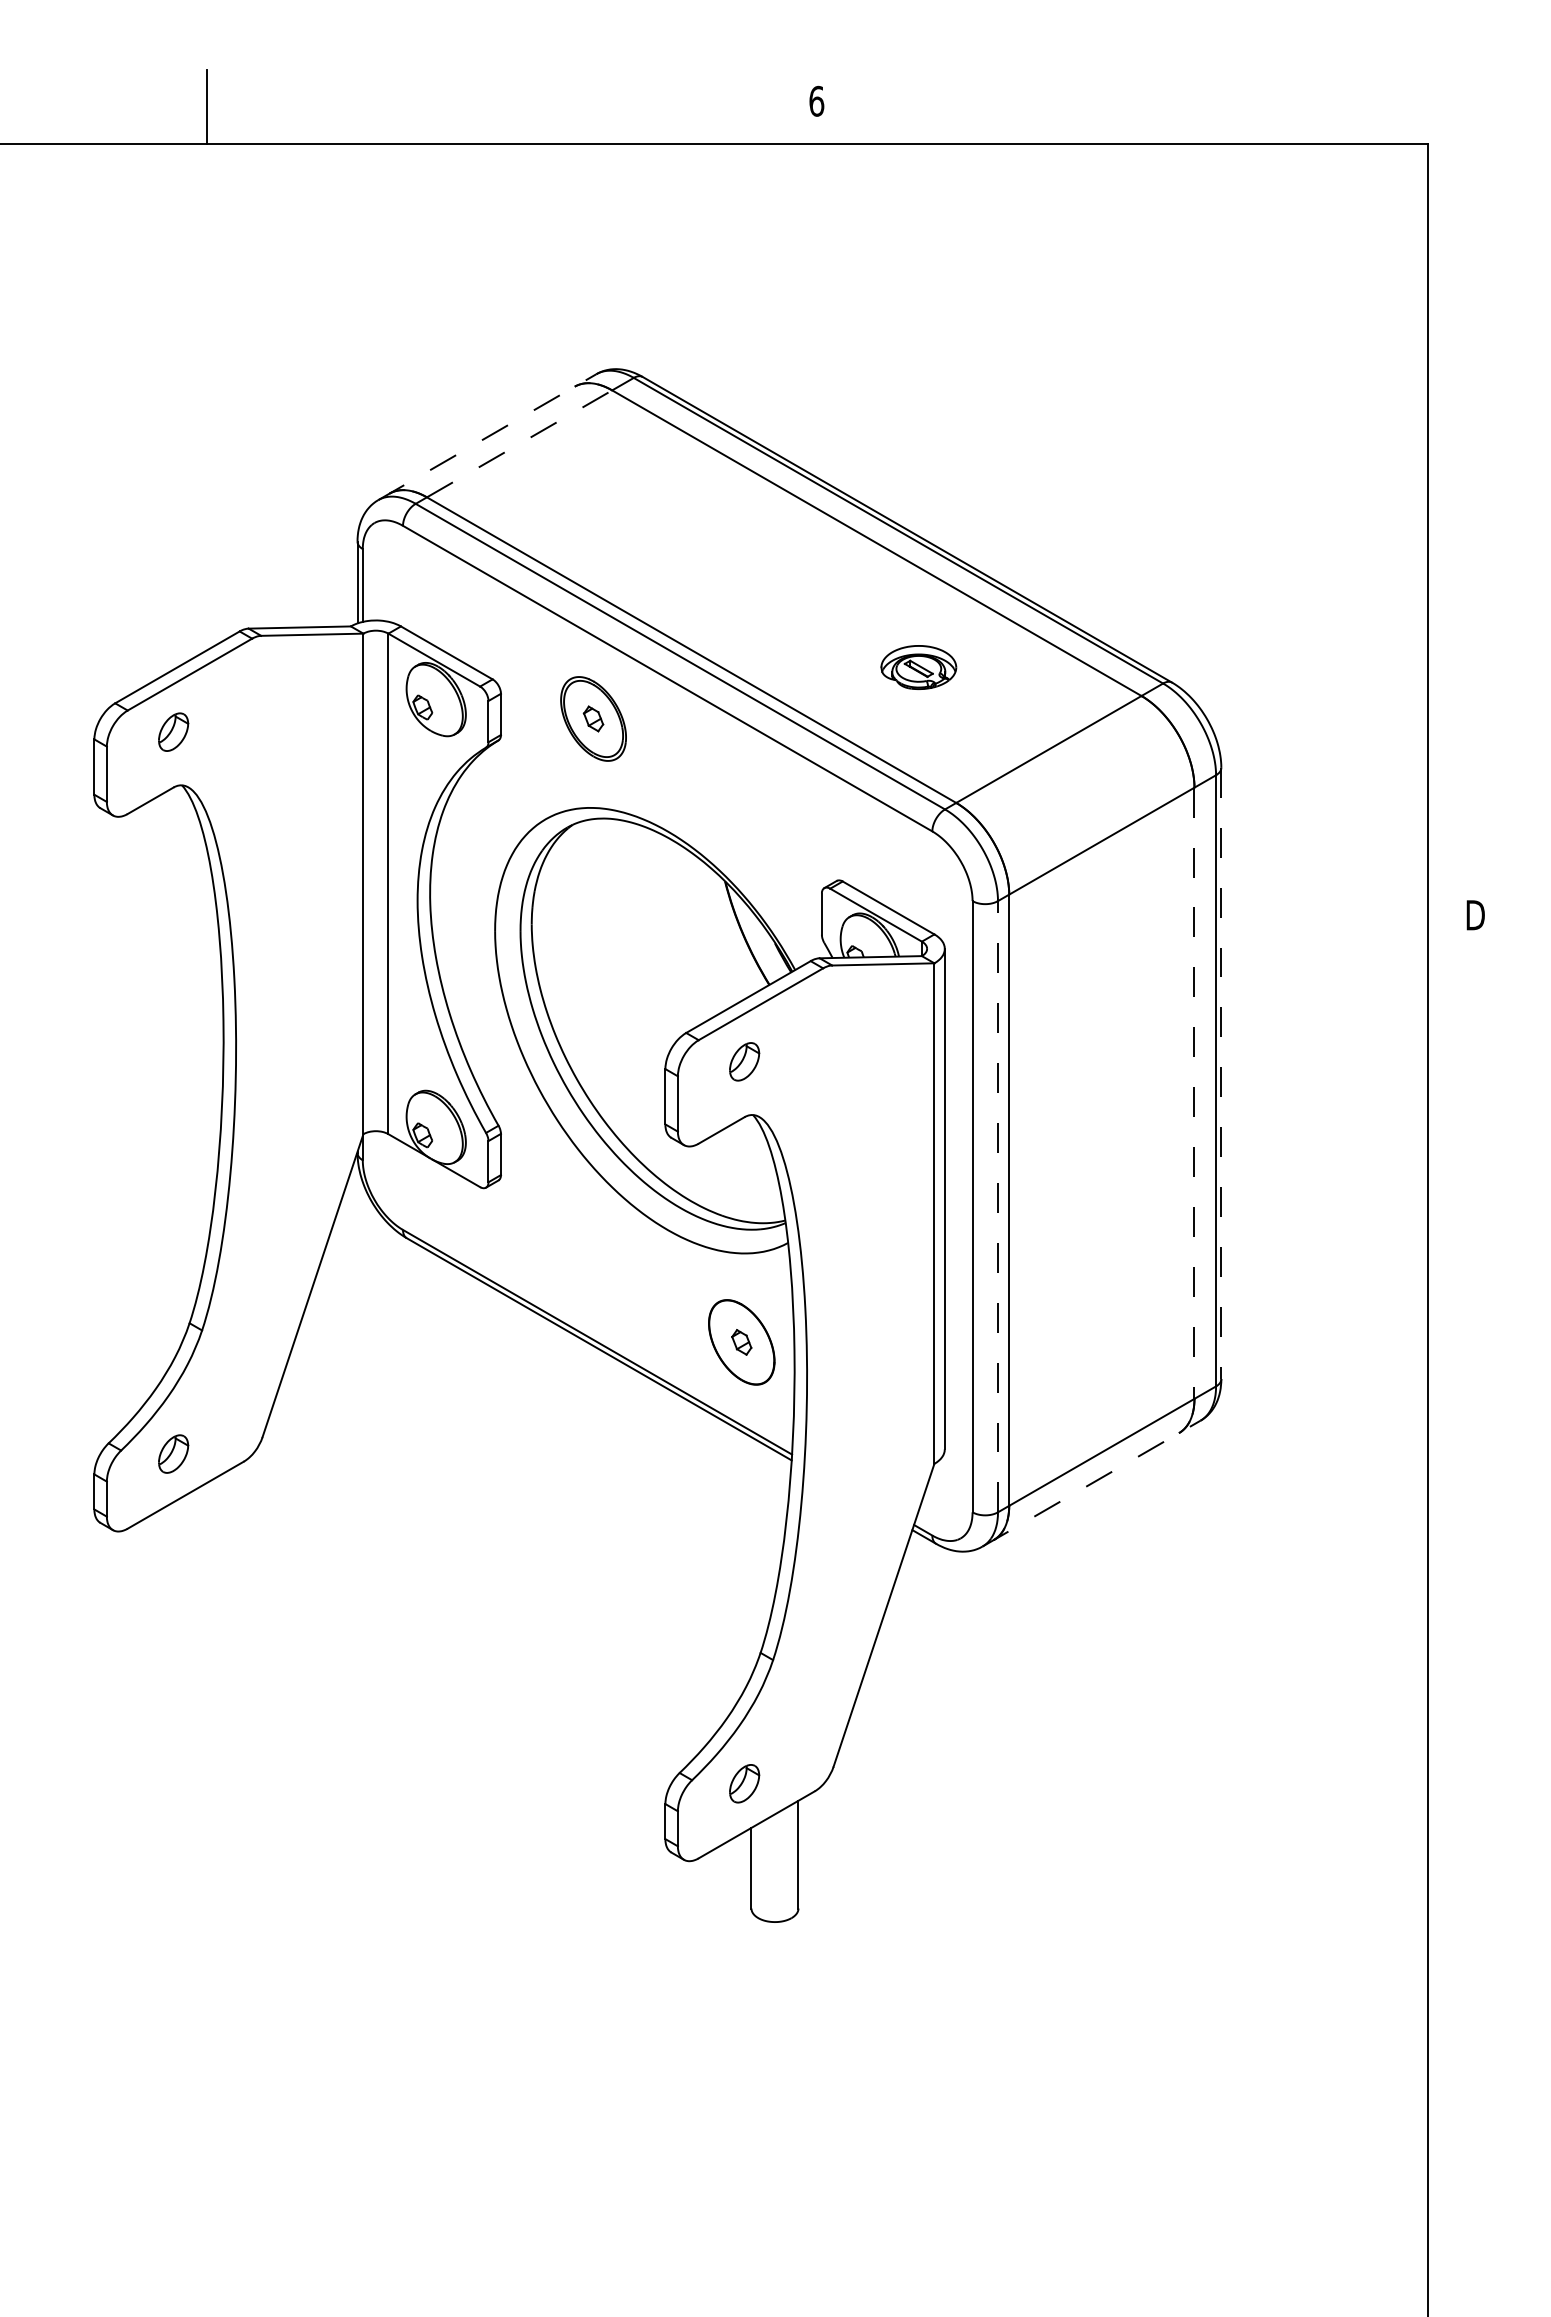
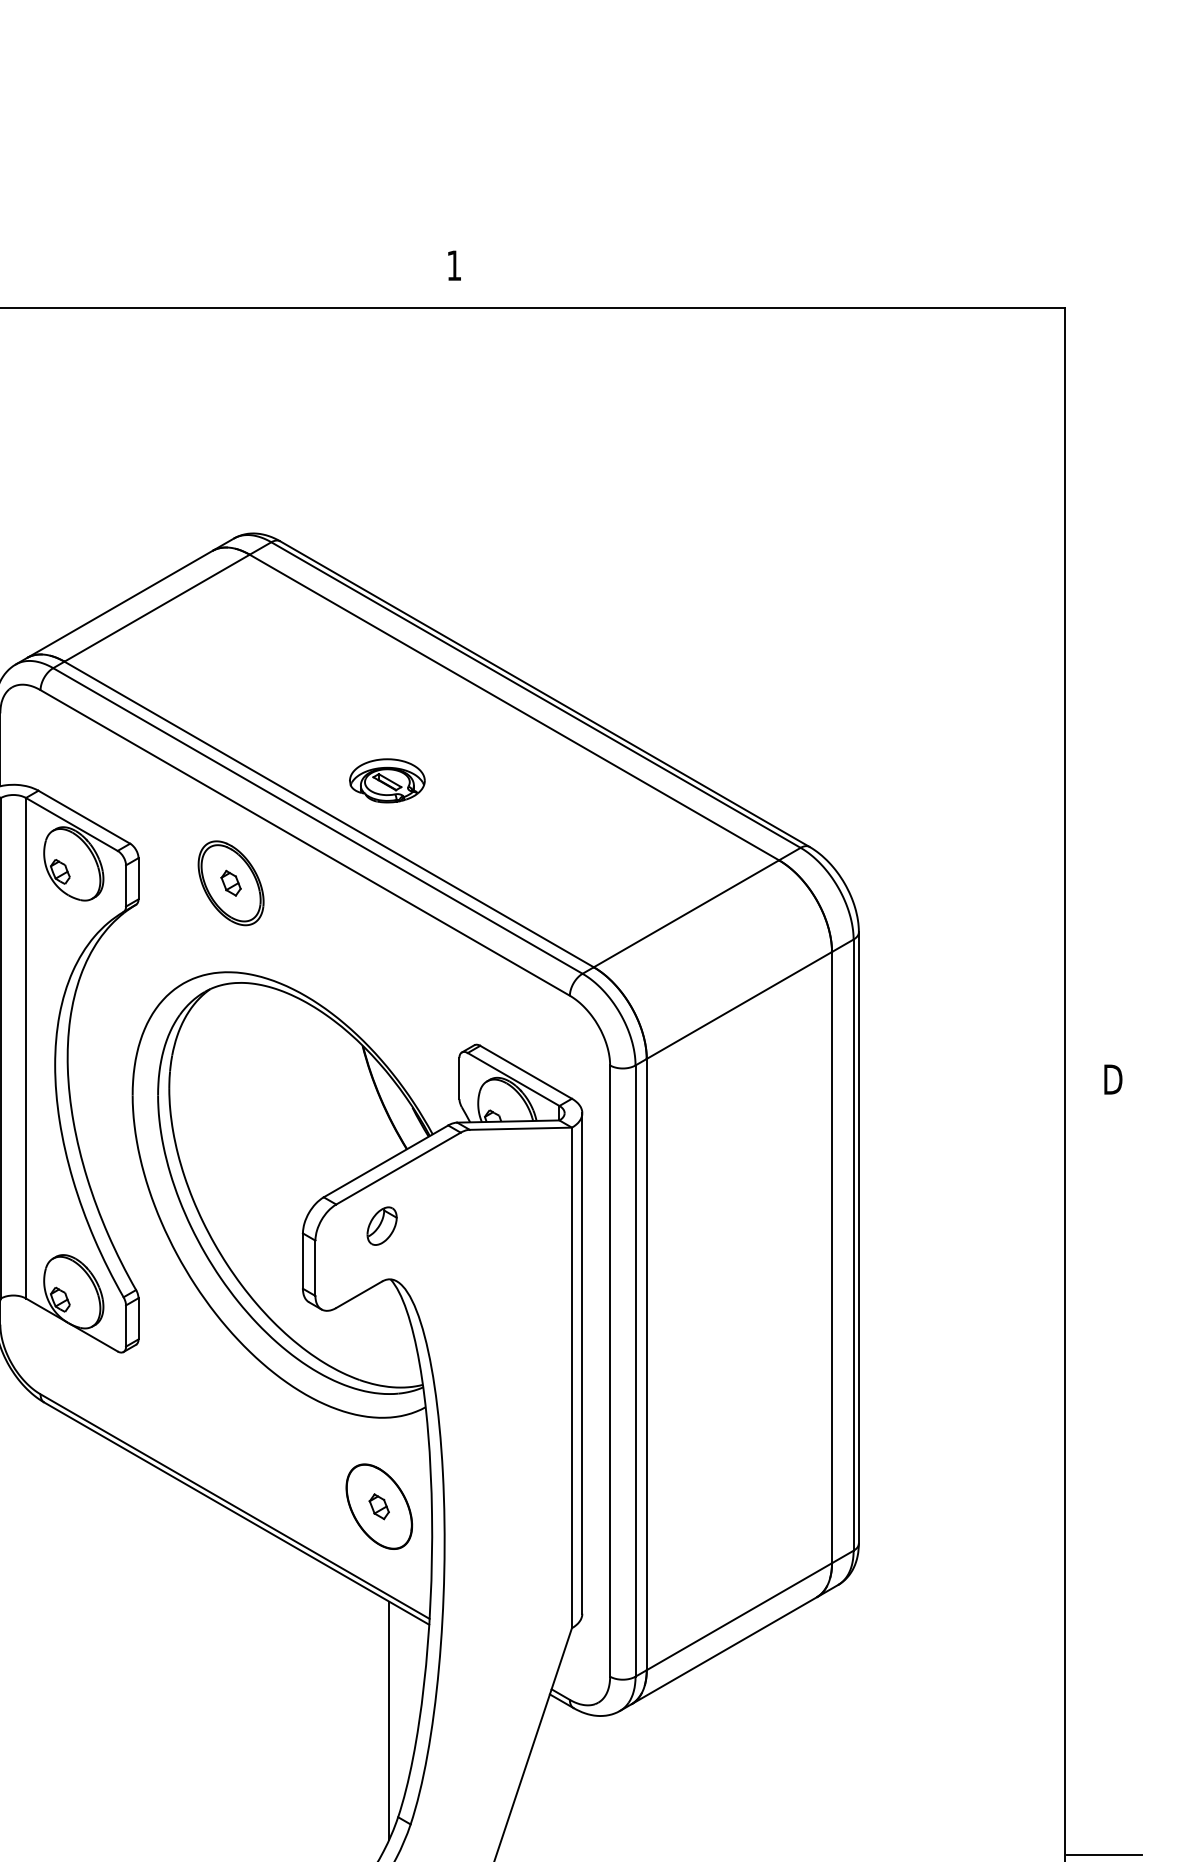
text: (816, 100) -> (454, 264), 6 -> 1
line: (487, 437) -> (125, 601), dashed -> solid
line: (519, 443) -> (157, 607), dashed -> solid
part: (918, 667) -> (387, 780), moved
line: (1221, 1073) -> (859, 1237), dashed -> solid
line: (1194, 1093) -> (832, 1257), dashed -> solid
line: (997, 1206) -> (635, 1370), dashed -> solid
line: (1091, 1483) -> (729, 1647), dashed -> solid
line: (751, 1556) -> (389, 1720), added
line: (1466, 1690) -> (1104, 1854), added

